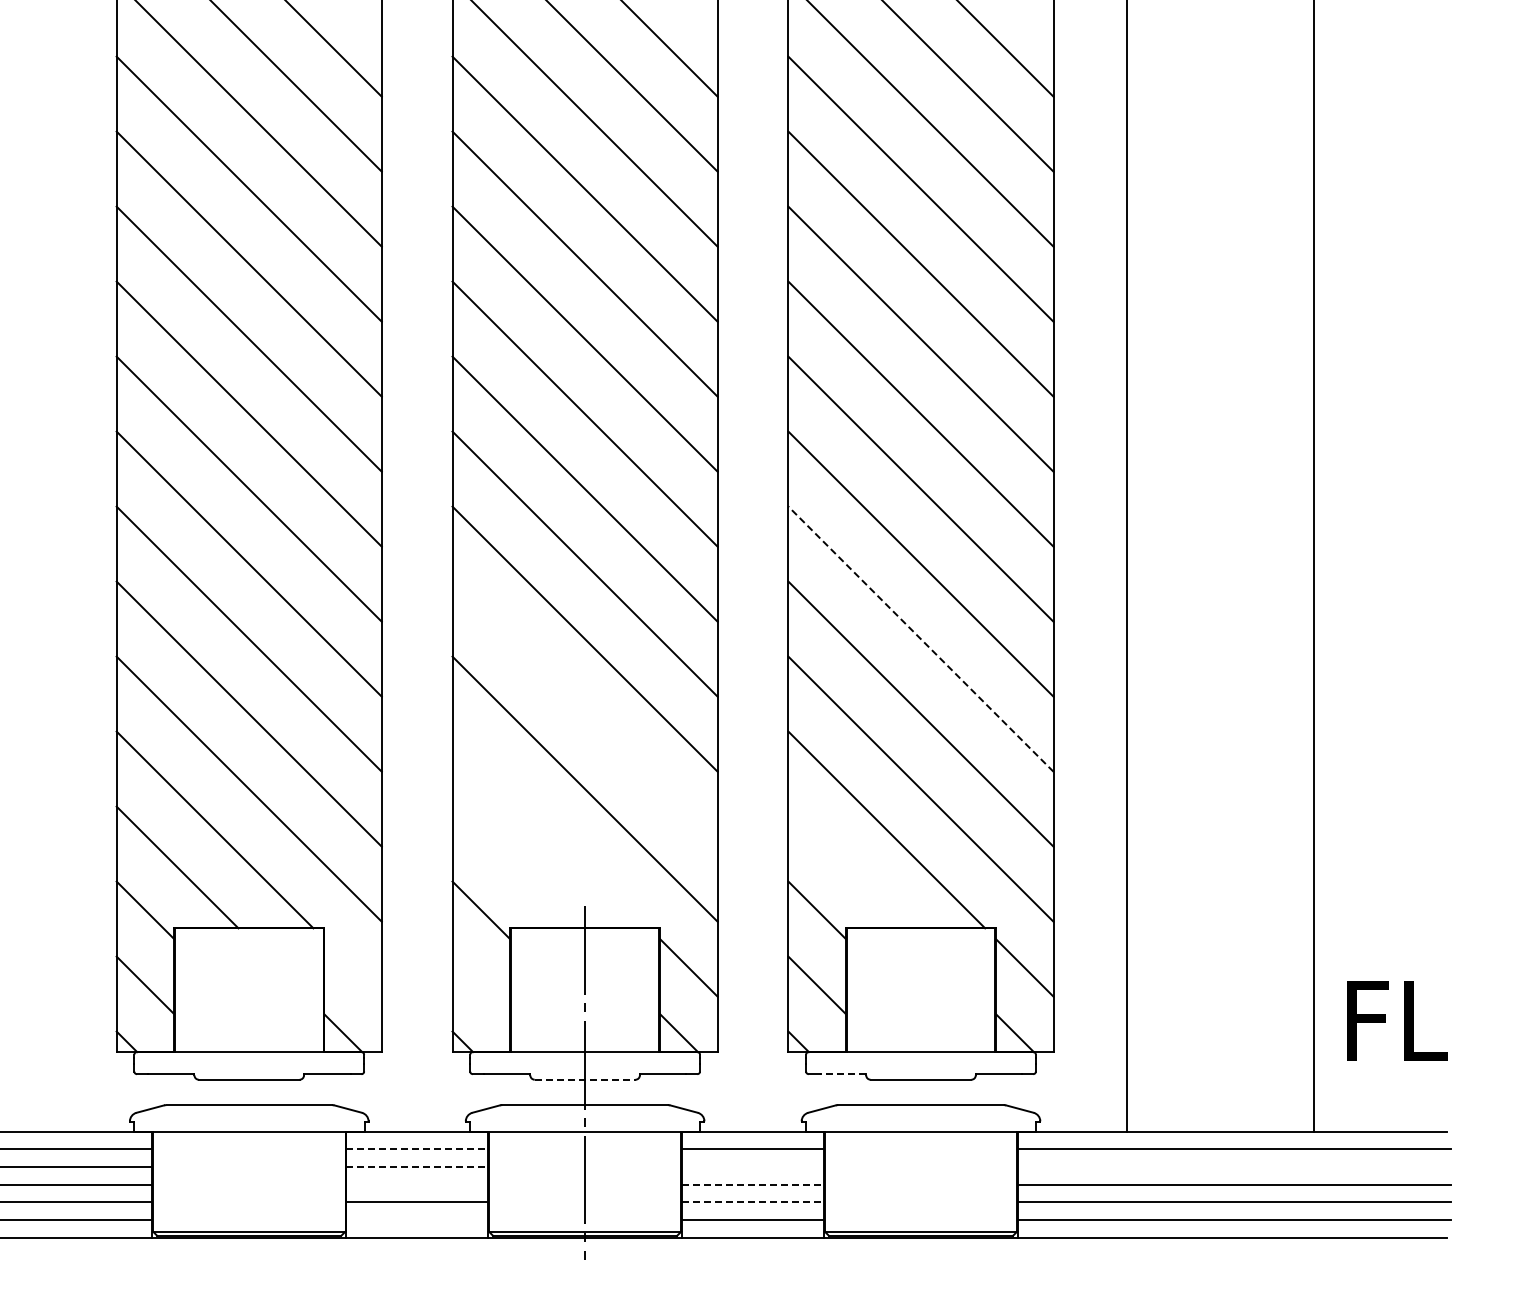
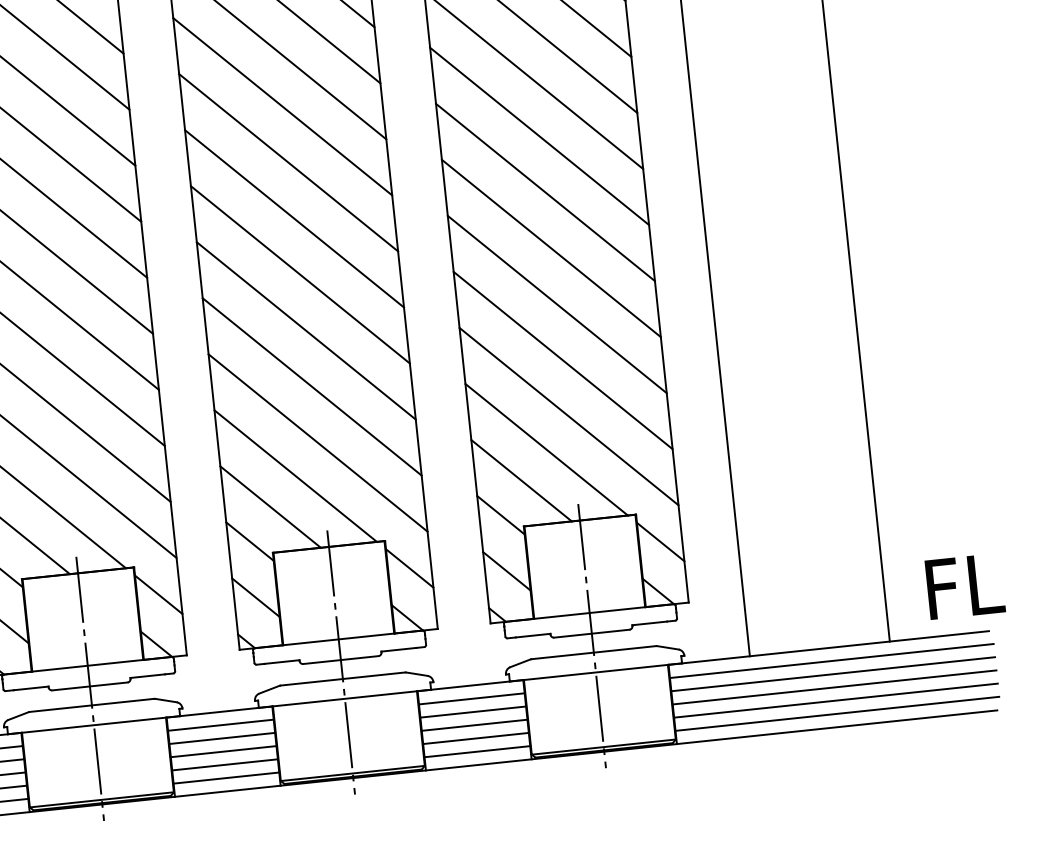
line: (920, 638) -> (556, 304), dashed -> solid
line: (584, 713) -> (311, 386), added
line: (550, 829) -> (295, 475), added
line: (513, 867) -> (270, 507), added
line: (849, 867) -> (521, 480), added
line: (352, 967) -> (158, 594), added
line: (481, 985) -> (256, 597), added
text: (1397, 1020) -> (964, 585), moved
line: (842, 1074) -> (532, 635), dashed -> solid
line: (585, 1079) -> (341, 659), dashed -> solid
line: (249, 1082) -> (90, 688), added
line: (921, 1082) -> (592, 635), added
line: (417, 1149) -> (221, 725), dashed -> solid
line: (417, 1166) -> (222, 738), dashed -> solid
line: (752, 1166) -> (472, 711), added
line: (1234, 1166) -> (832, 673), added
line: (416, 1184) -> (223, 751), added
line: (753, 1184) -> (474, 725), dashed -> solid
line: (753, 1202) -> (476, 738), dashed -> solid
line: (416, 1220) -> (225, 778), added

